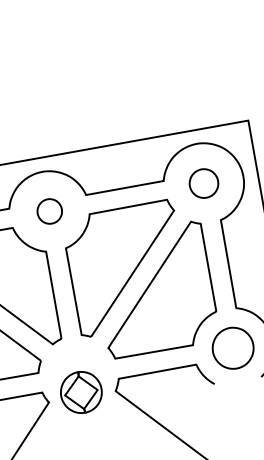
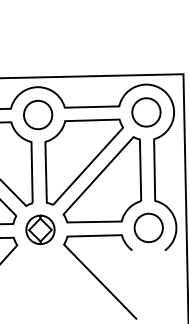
part: (204, 183) -> (146, 112), size x1.43
part: (49, 210) -> (38, 114), size x1.67
part: (81, 391) -> (40, 229), moved

